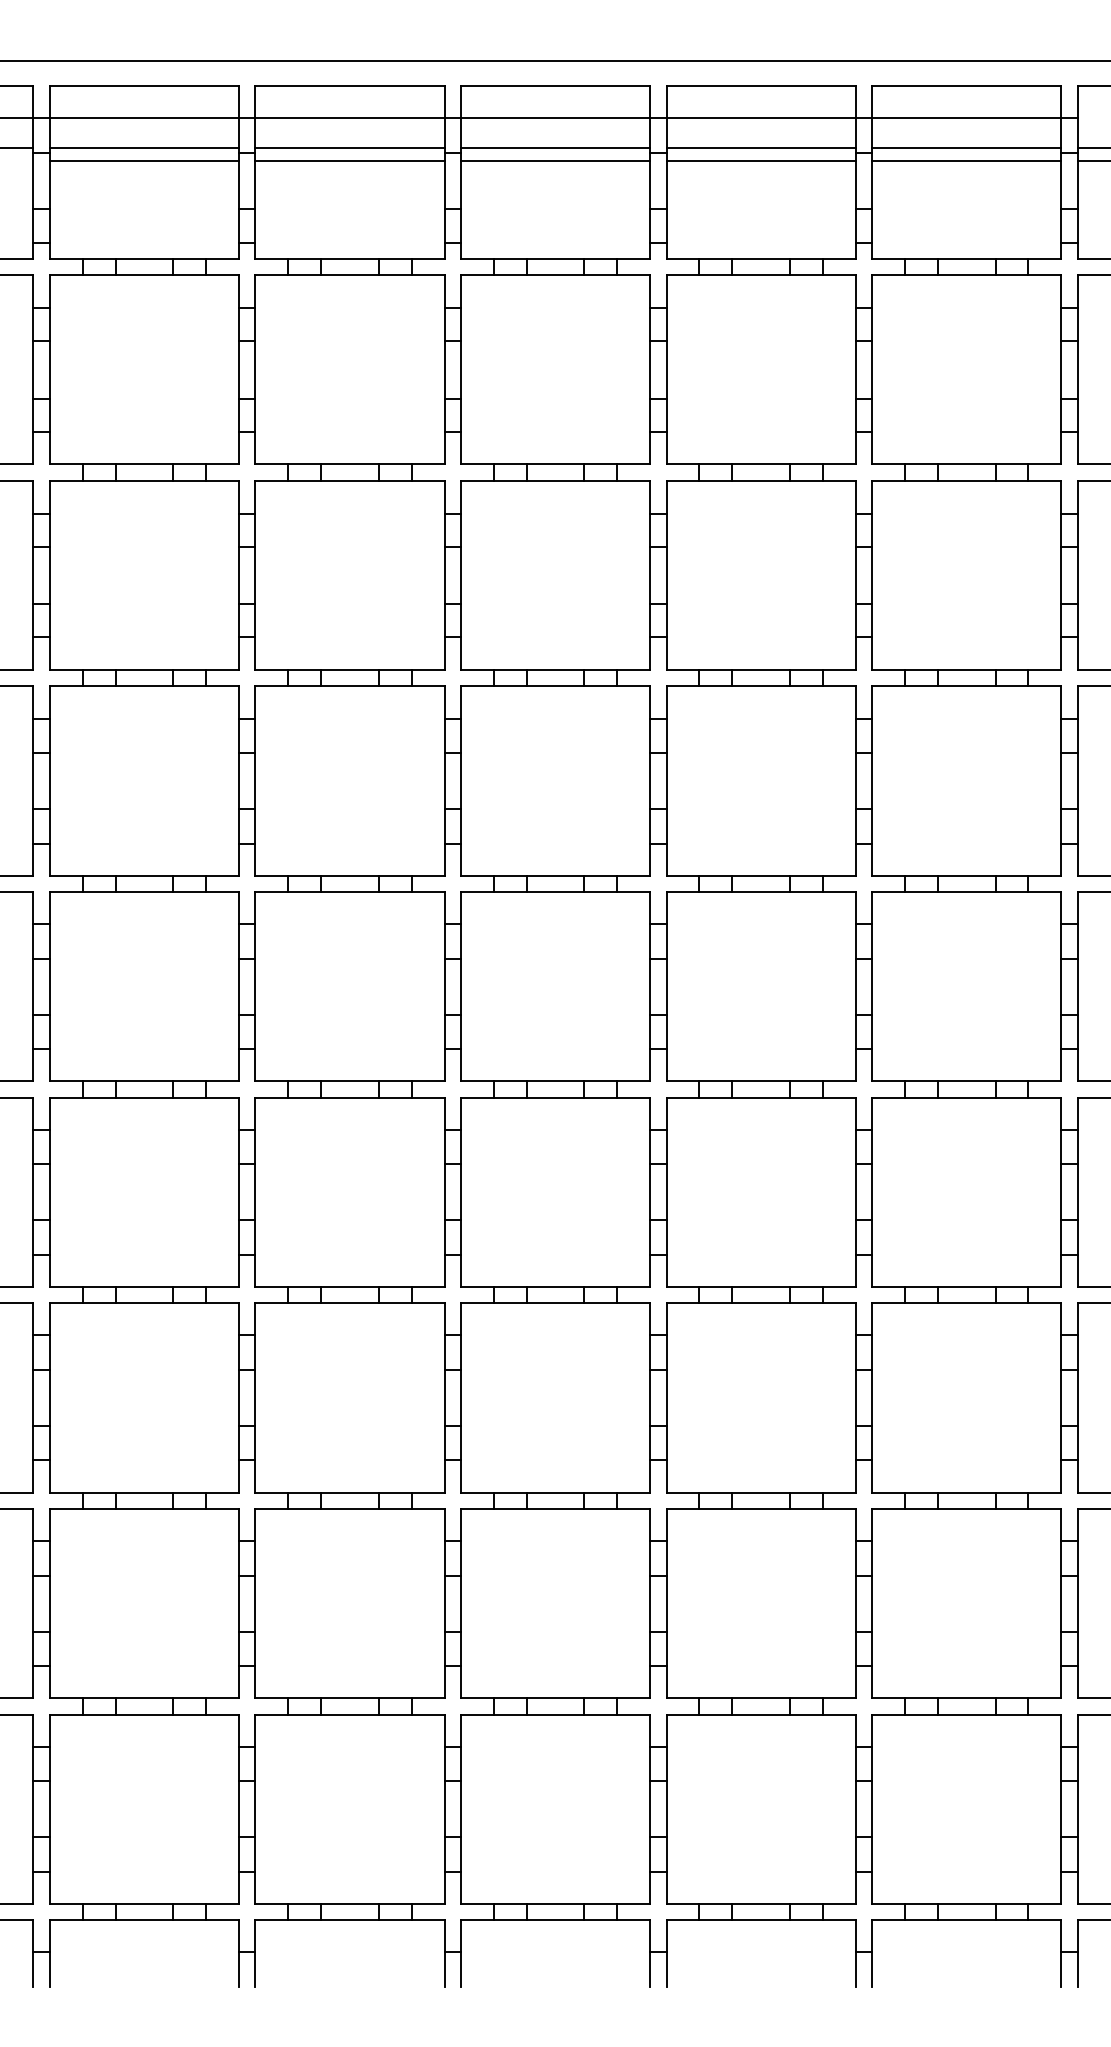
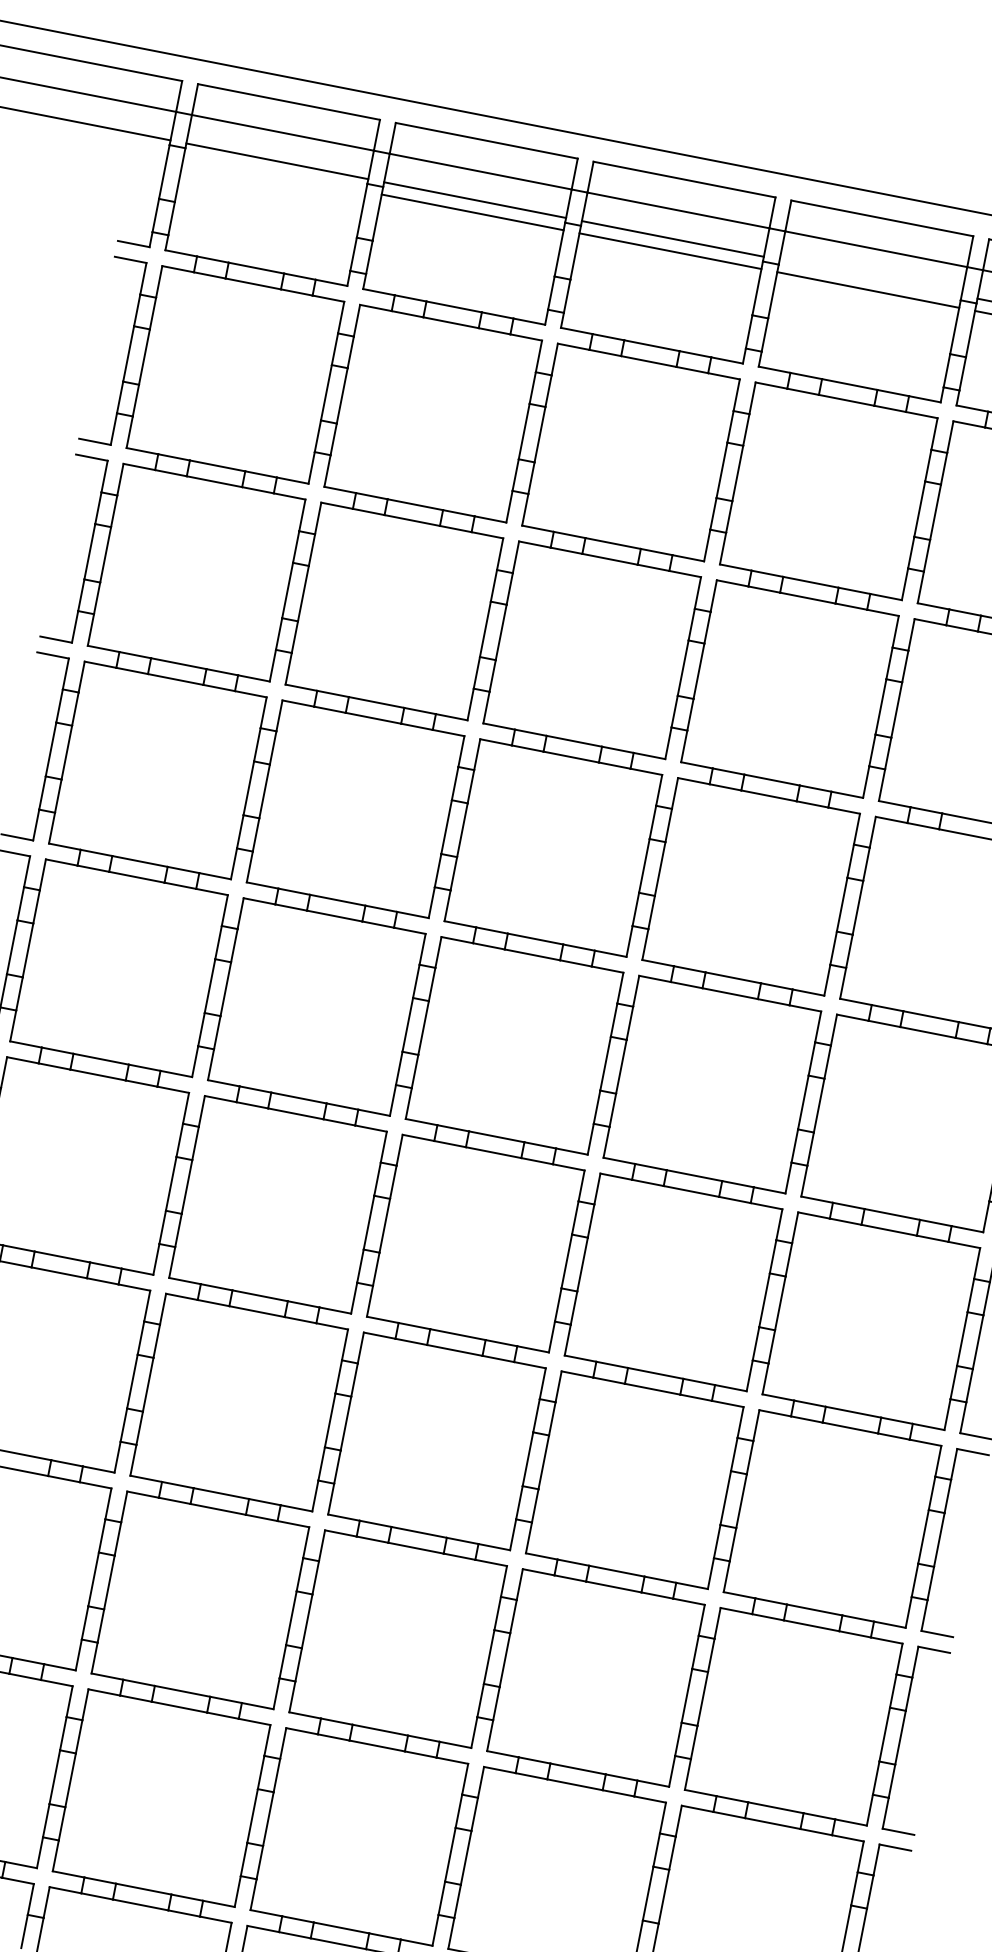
line: (760, 147) -> (870, 277), removed
line: (143, 160) -> (274, 173), removed

